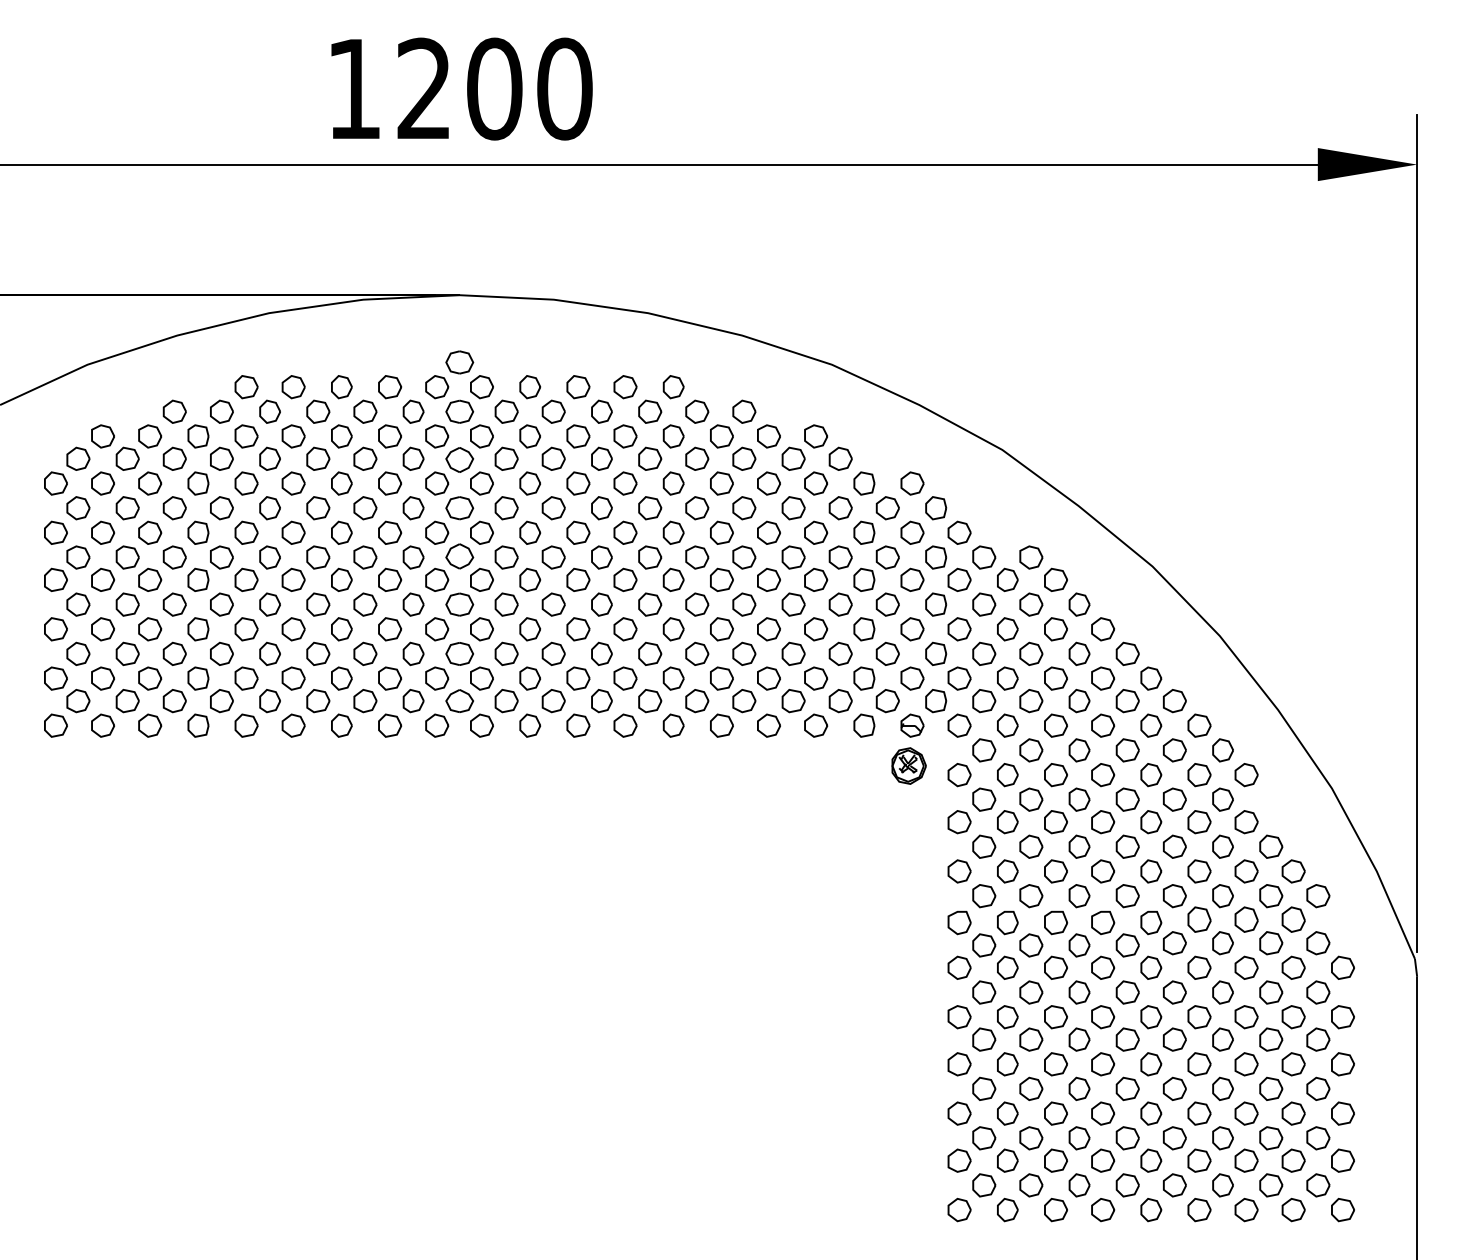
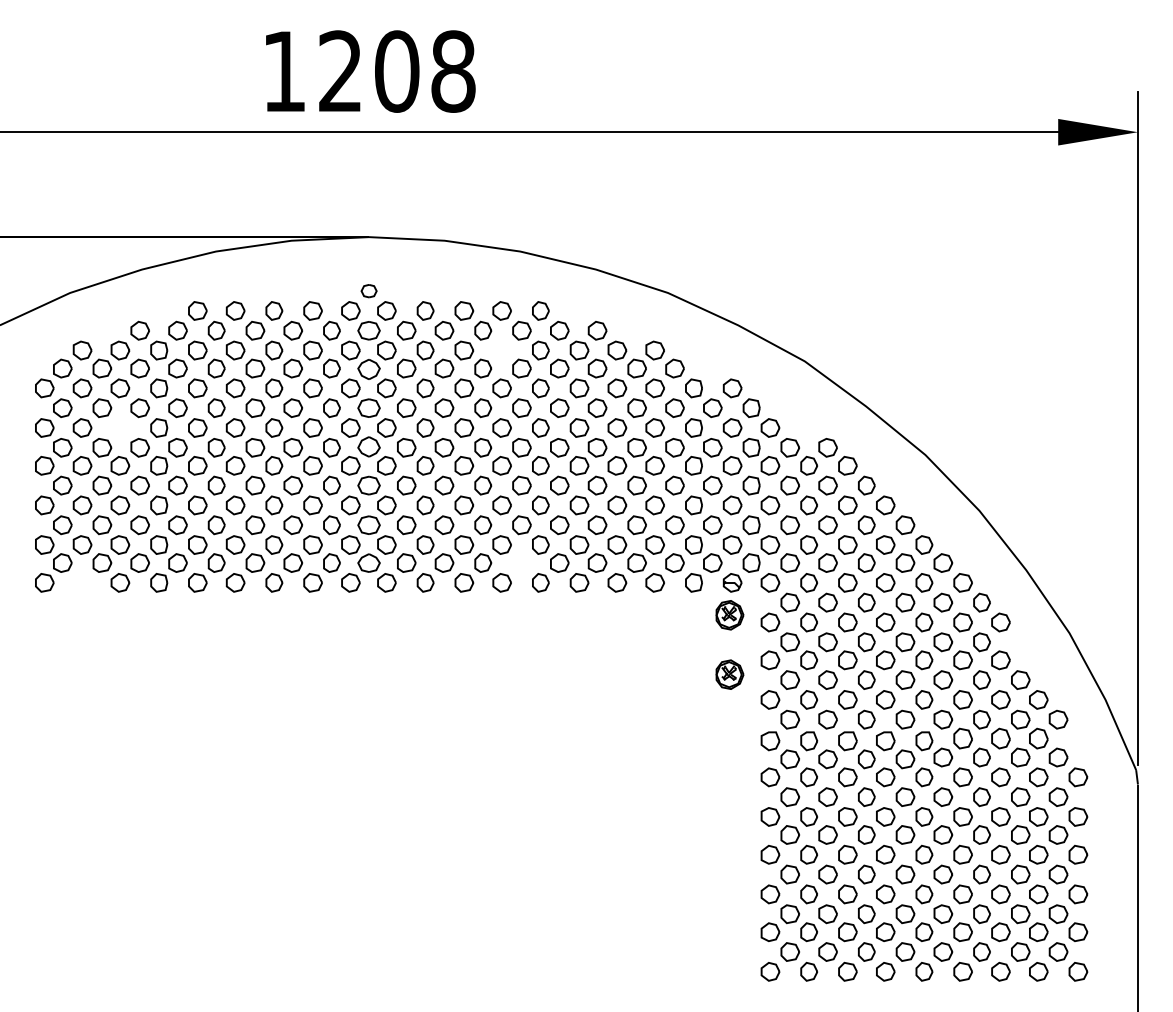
text: (564, 89) -> (453, 71), 1200 -> 1208
part: (459, 362) -> (368, 291), size x0.7
part: (625, 436) -> (502, 350), removed
part: (150, 532) -> (120, 427), removed
part: (650, 701) -> (522, 563), removed
part: (102, 725) -> (82, 582), removed
part: (908, 839) -> (729, 674), added

